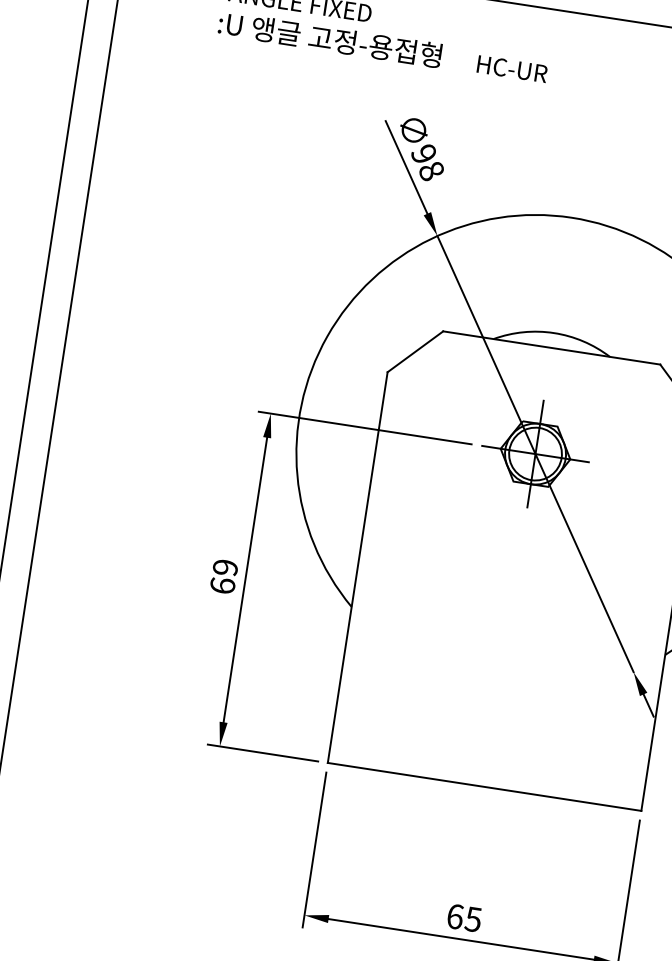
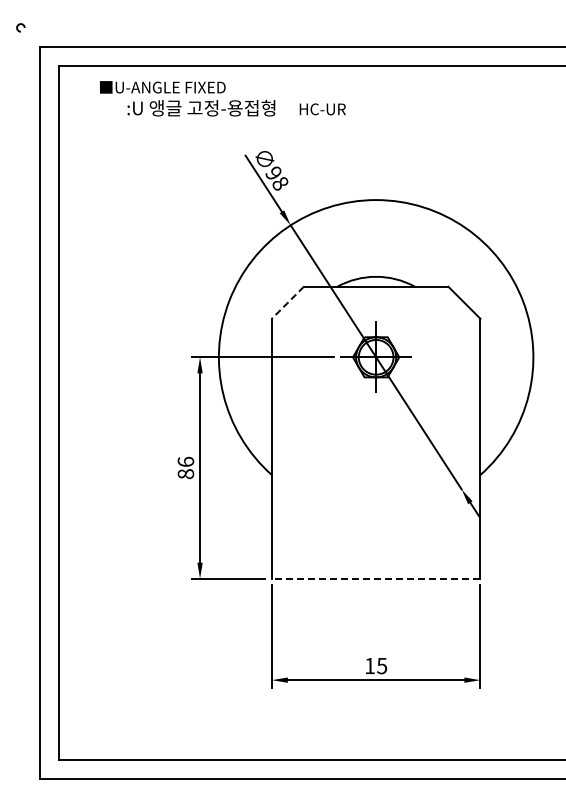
line: (414, 351) -> (287, 302), solid -> dashed
text: (223, 575) -> (185, 467), 69 -> 86
line: (483, 786) -> (375, 578), solid -> dashed
text: (456, 915) -> (370, 665), 65 -> 15

